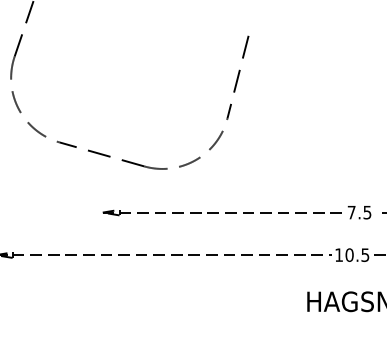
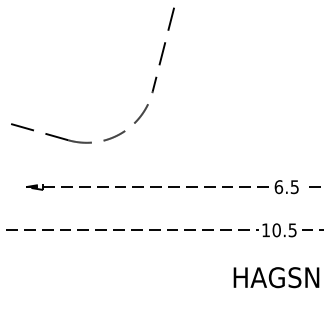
text: (351, 212) -> (278, 187), 7.5 -> 6.5

